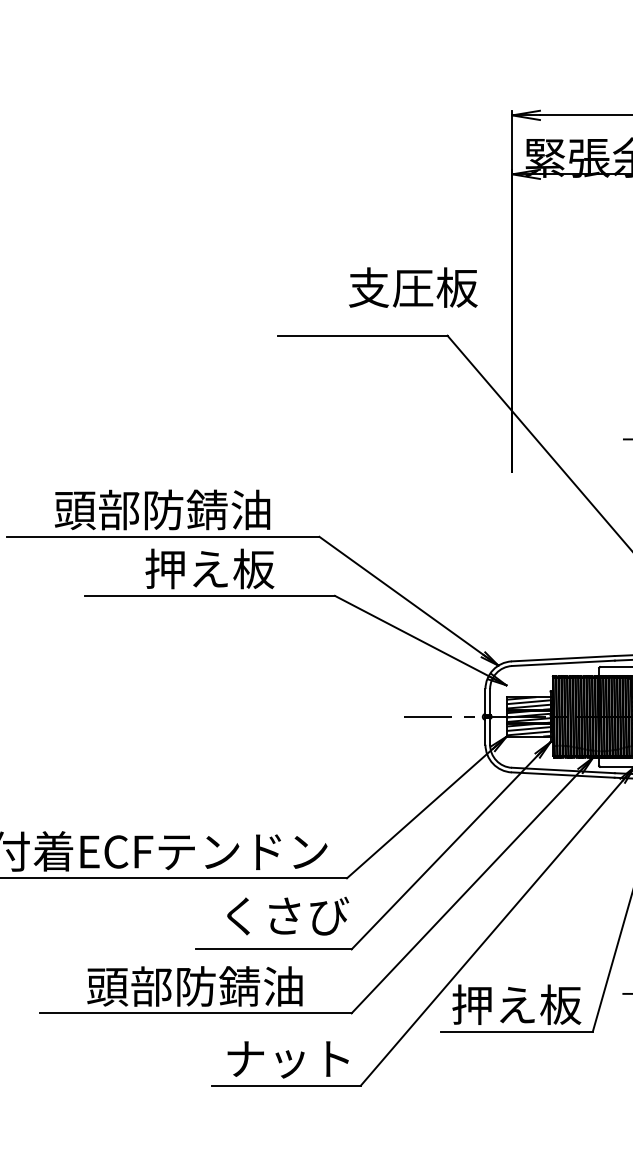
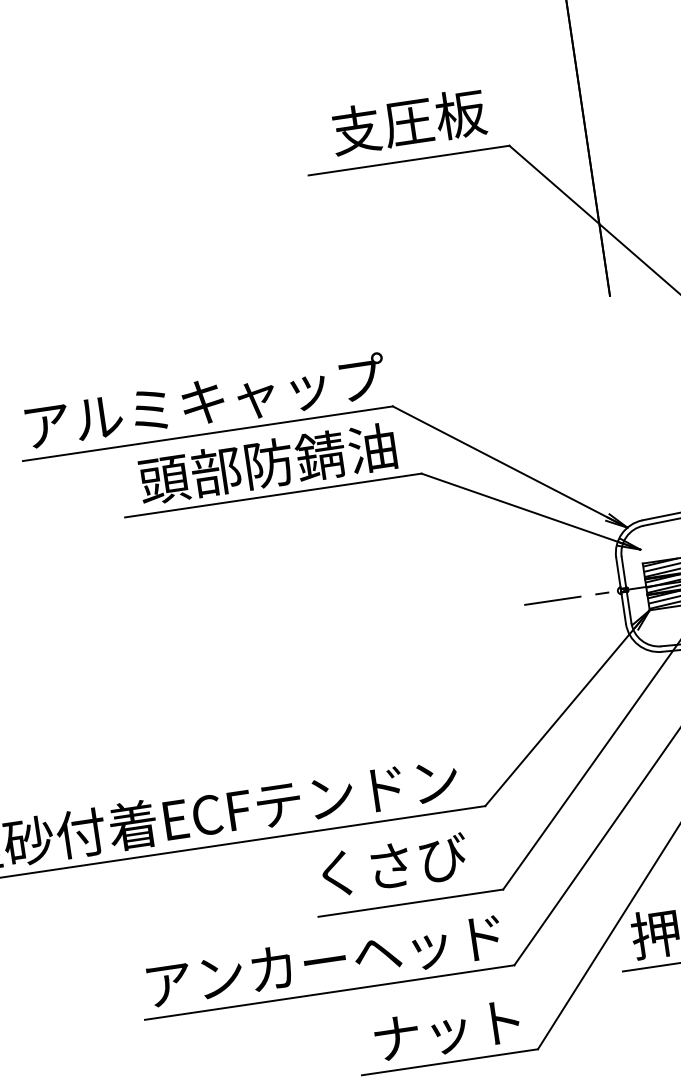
text: (413, 287) -> (408, 121), moved
text: (165, 509) -> (205, 400), 頭部防錆油 -> アルミキャップ
text: (208, 568) -> (266, 463), 押え板 -> 頭部防錆油
text: (288, 916) -> (395, 865), moved
text: (195, 986) -> (324, 960), 頭部防錆油 -> アンカーヘッド

